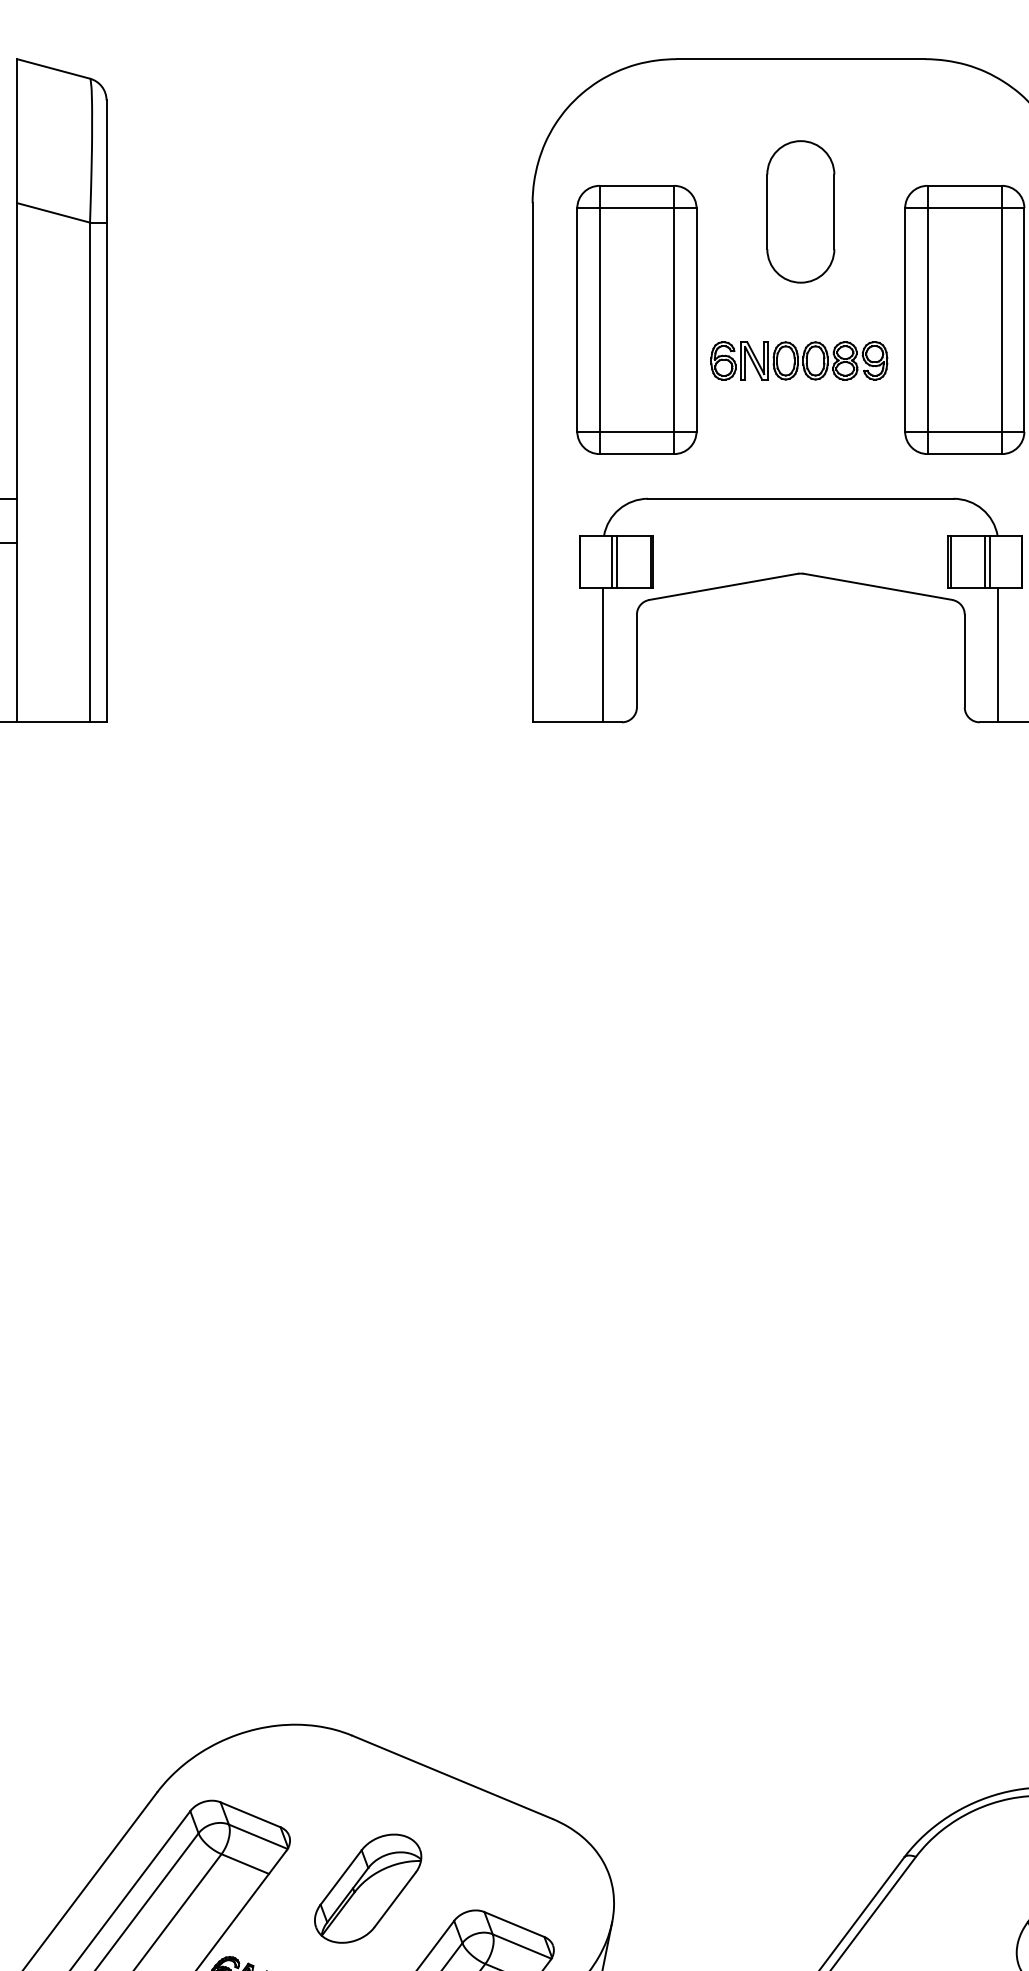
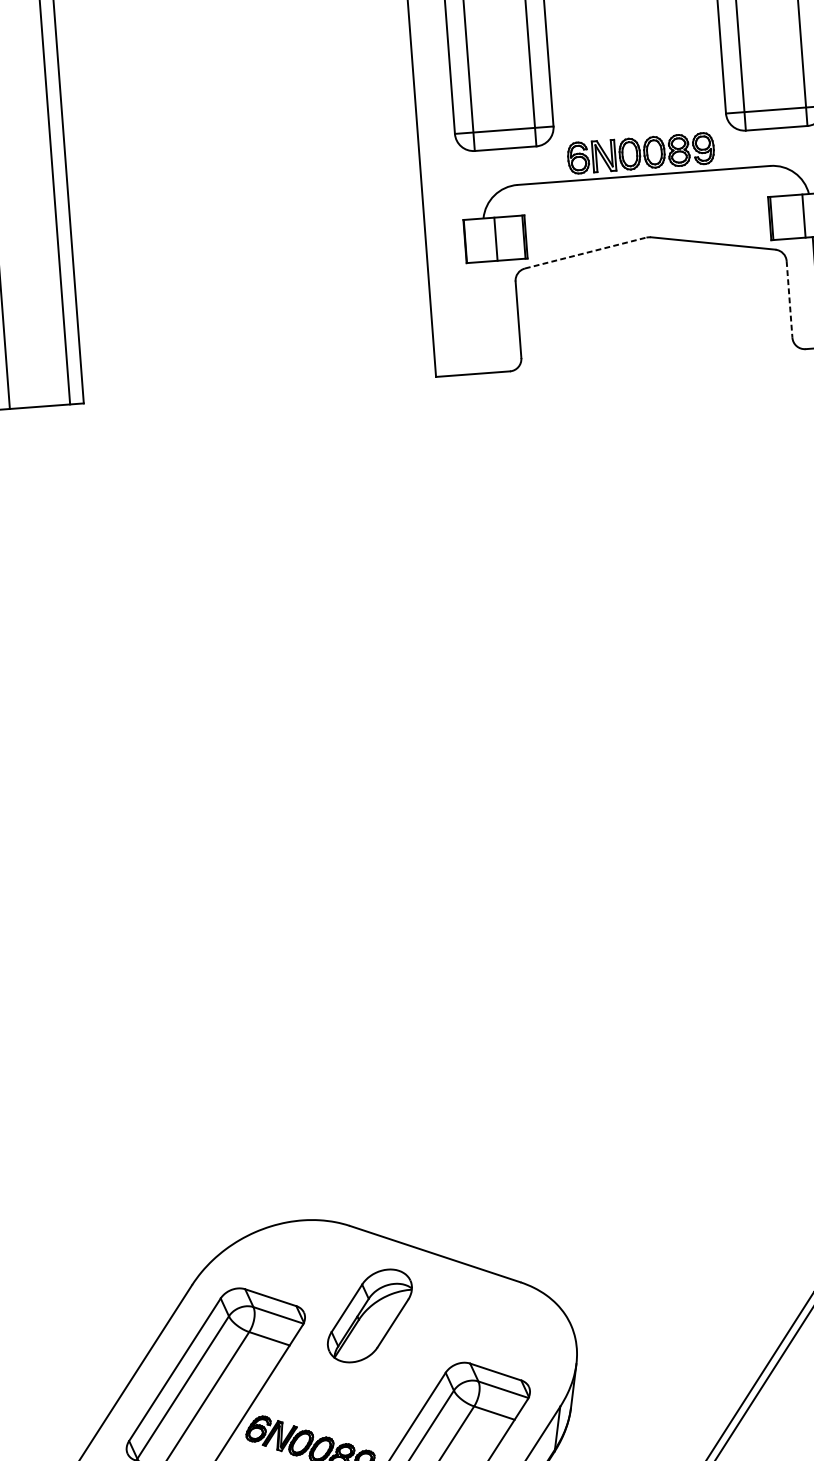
part: (799, 360) -> (641, 152), moved
line: (612, 562) -> (492, 239), removed
line: (984, 562) -> (799, 216), removed
line: (723, 586) -> (585, 252), solid -> dashed
line: (603, 655) -> (490, 317), removed
line: (964, 661) -> (789, 299), solid -> dashed
part: (368, 1888) -> (370, 1315), moved

